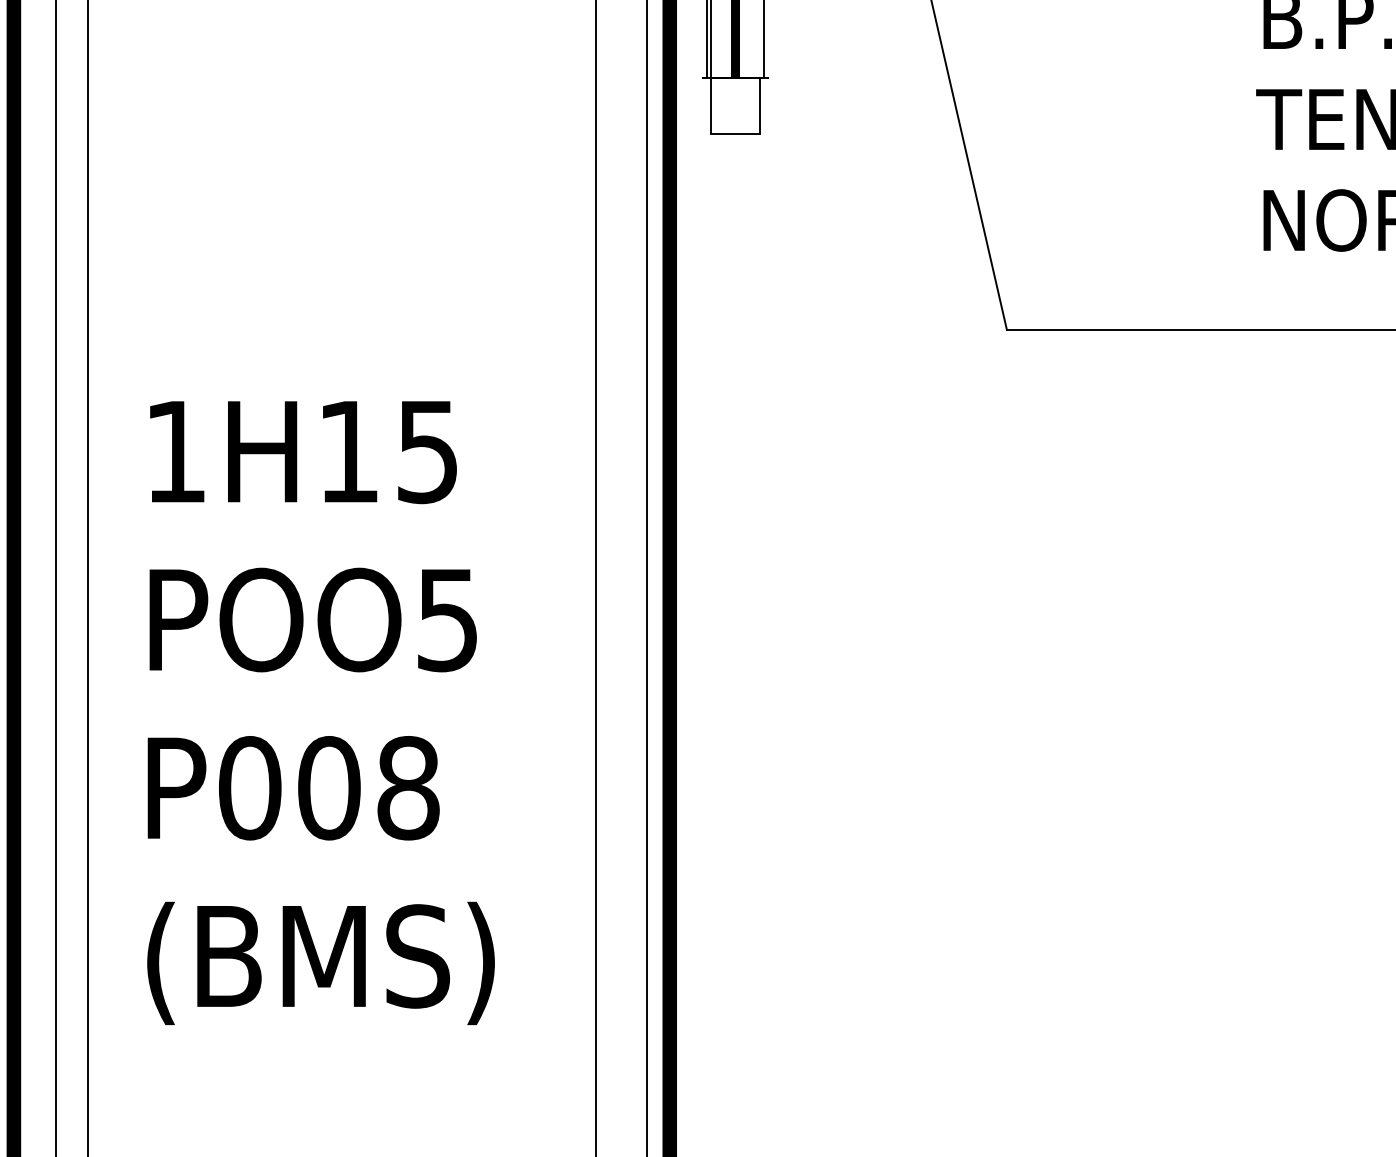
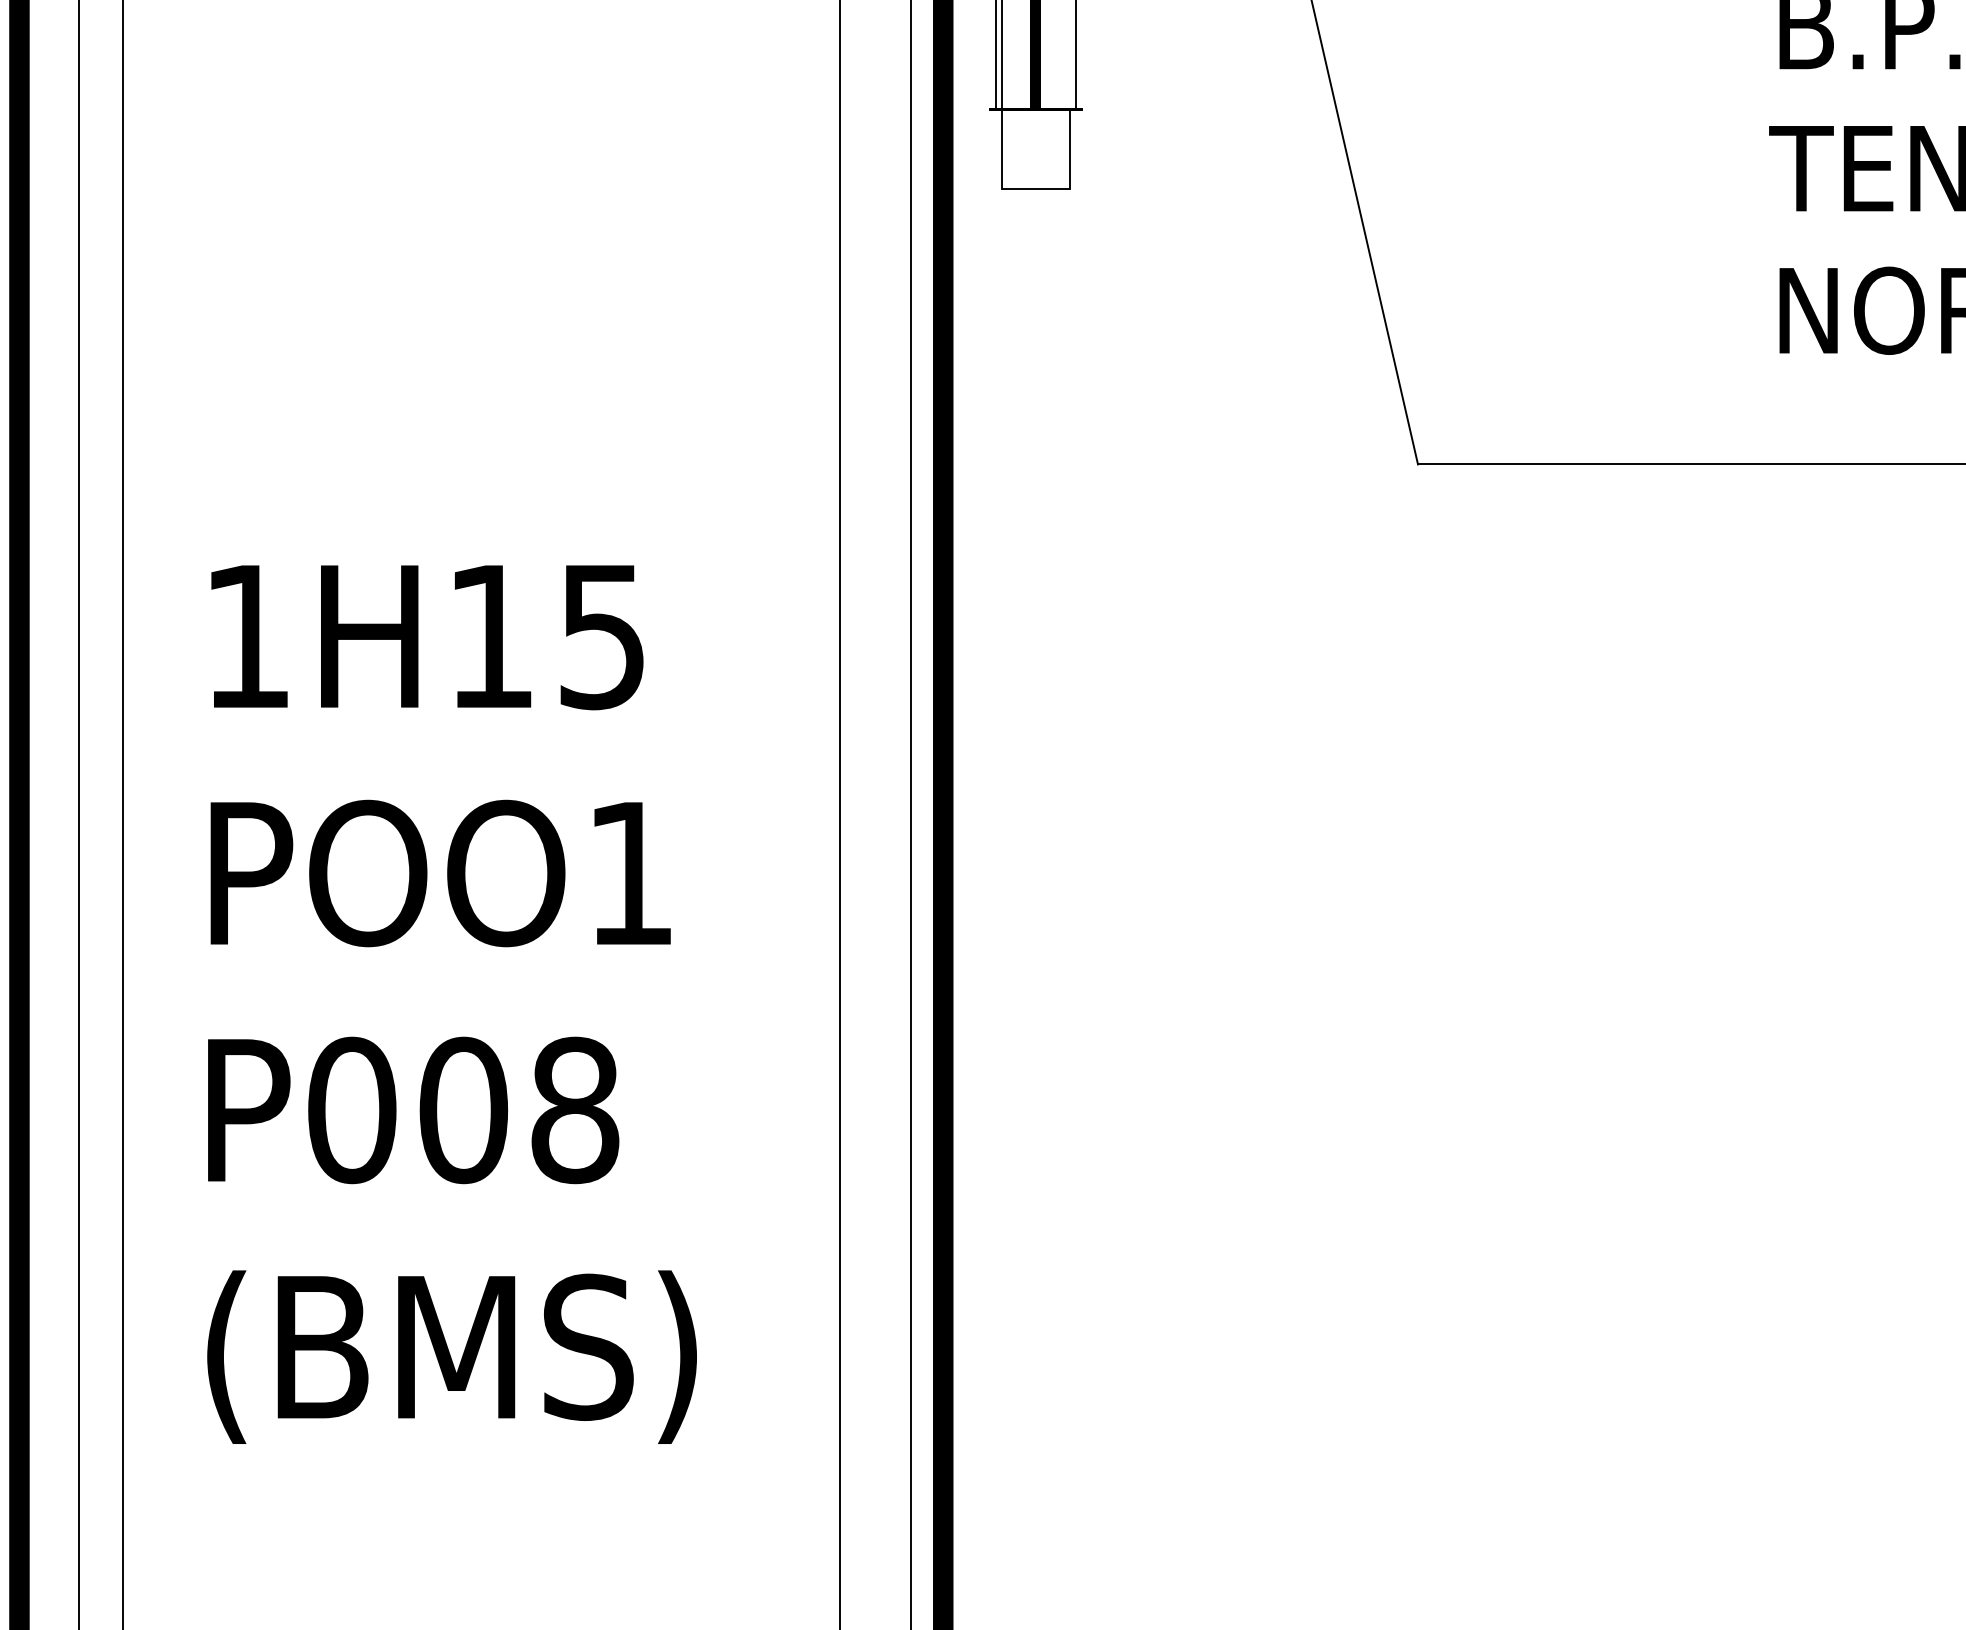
text: (447, 620) -> (629, 874), POO5 -> POO1

